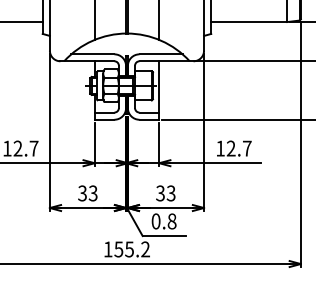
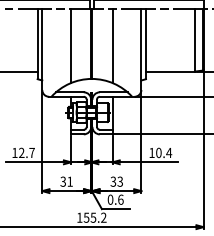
text: (239, 149) -> (164, 153), 12.7 -> 10.4
text: (92, 193) -> (69, 181), 33 -> 31
text: (171, 221) -> (120, 199), 0.8 -> 0.6

